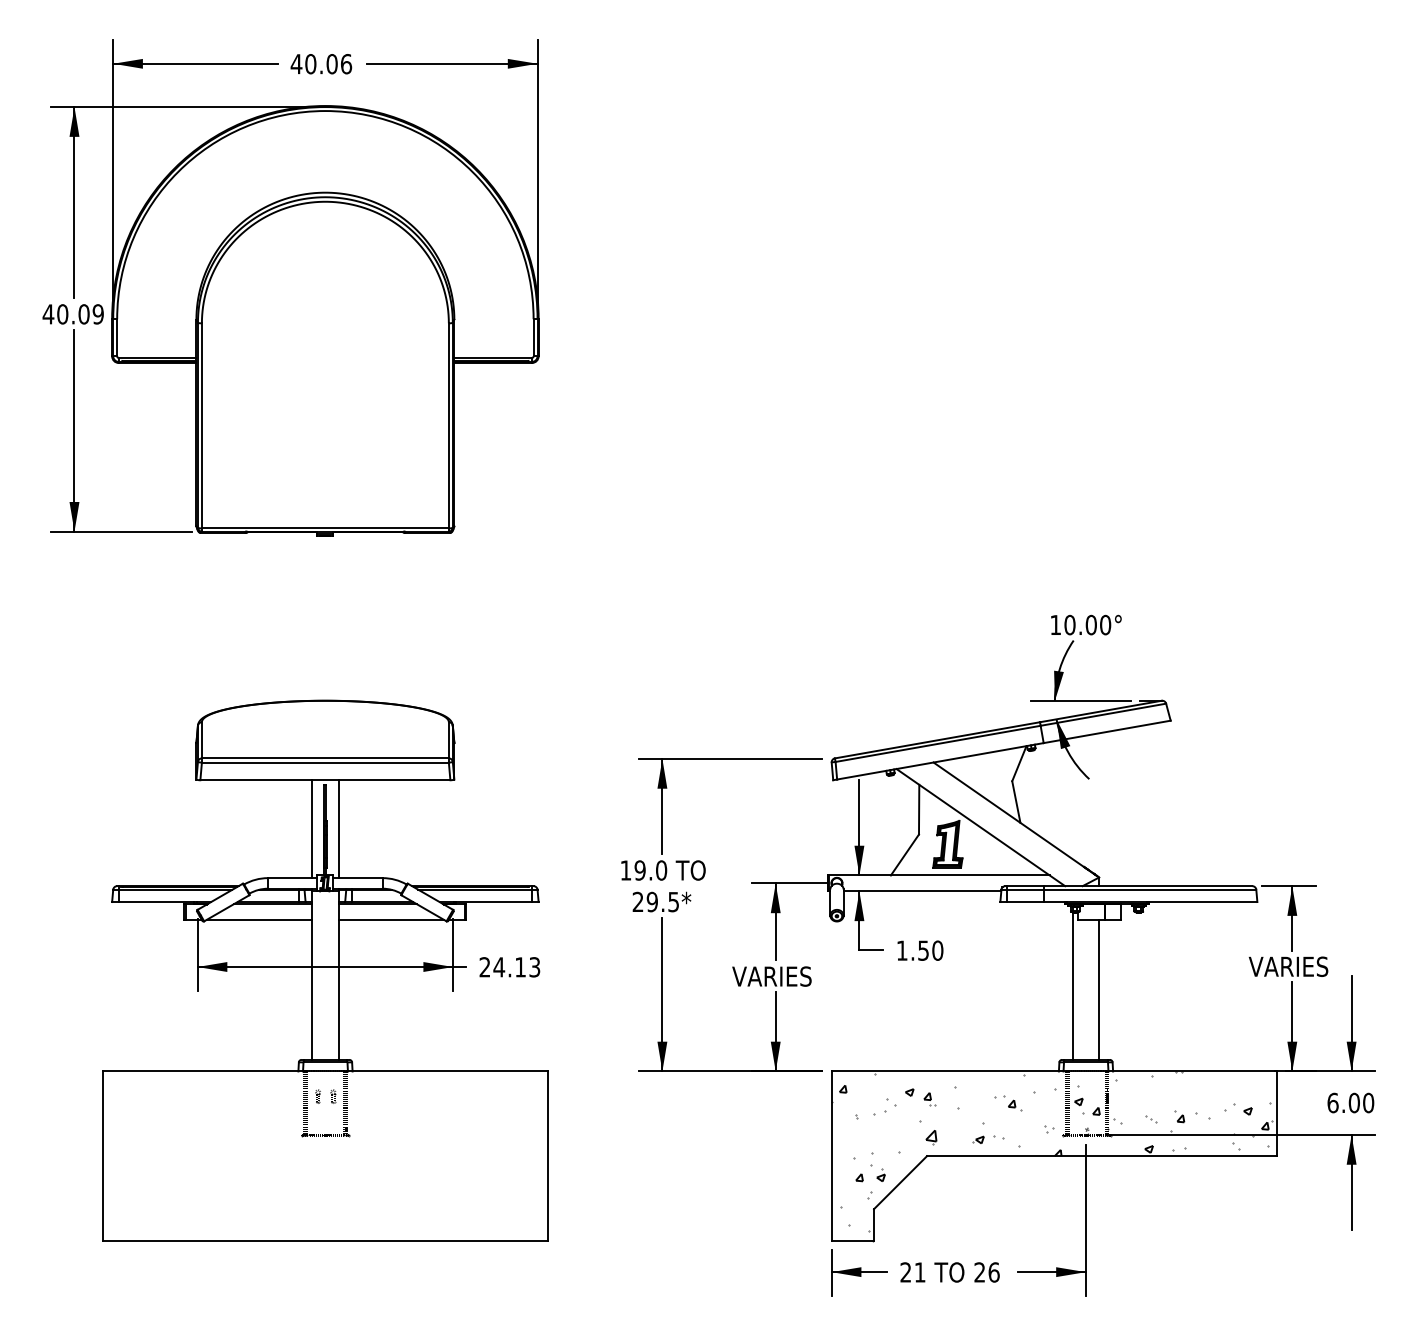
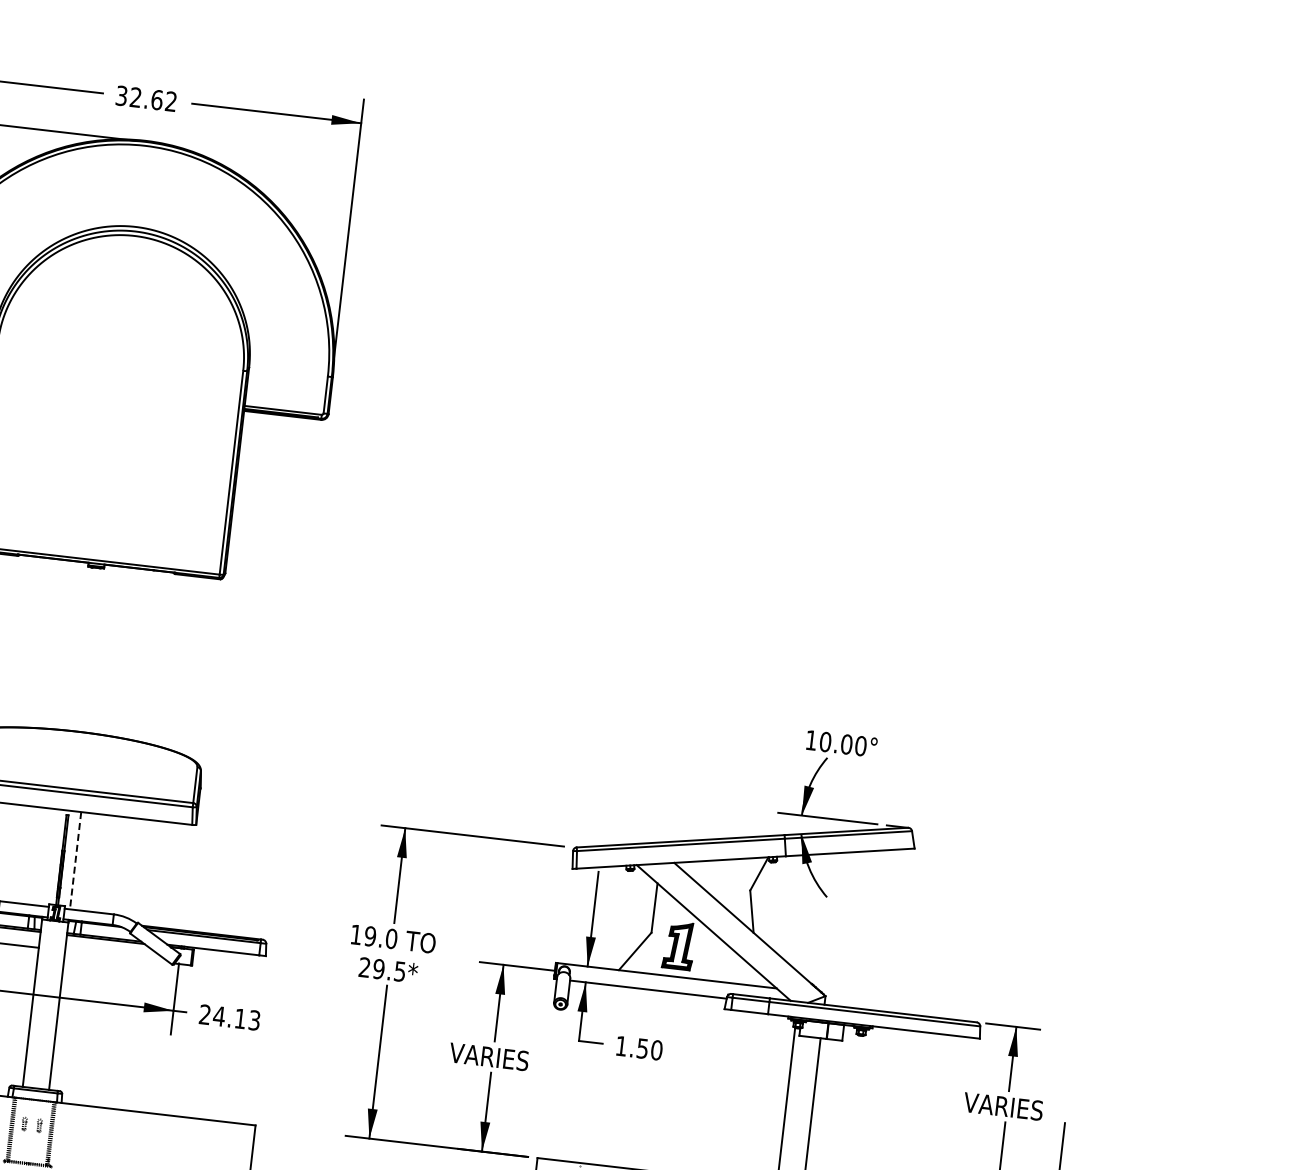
text: (321, 64) -> (146, 99), 40.06 -> 32.62
line: (312, 829) -> (49, 858), removed
line: (338, 829) -> (75, 861), solid -> dashed
line: (391, 919) -> (117, 956), removed

